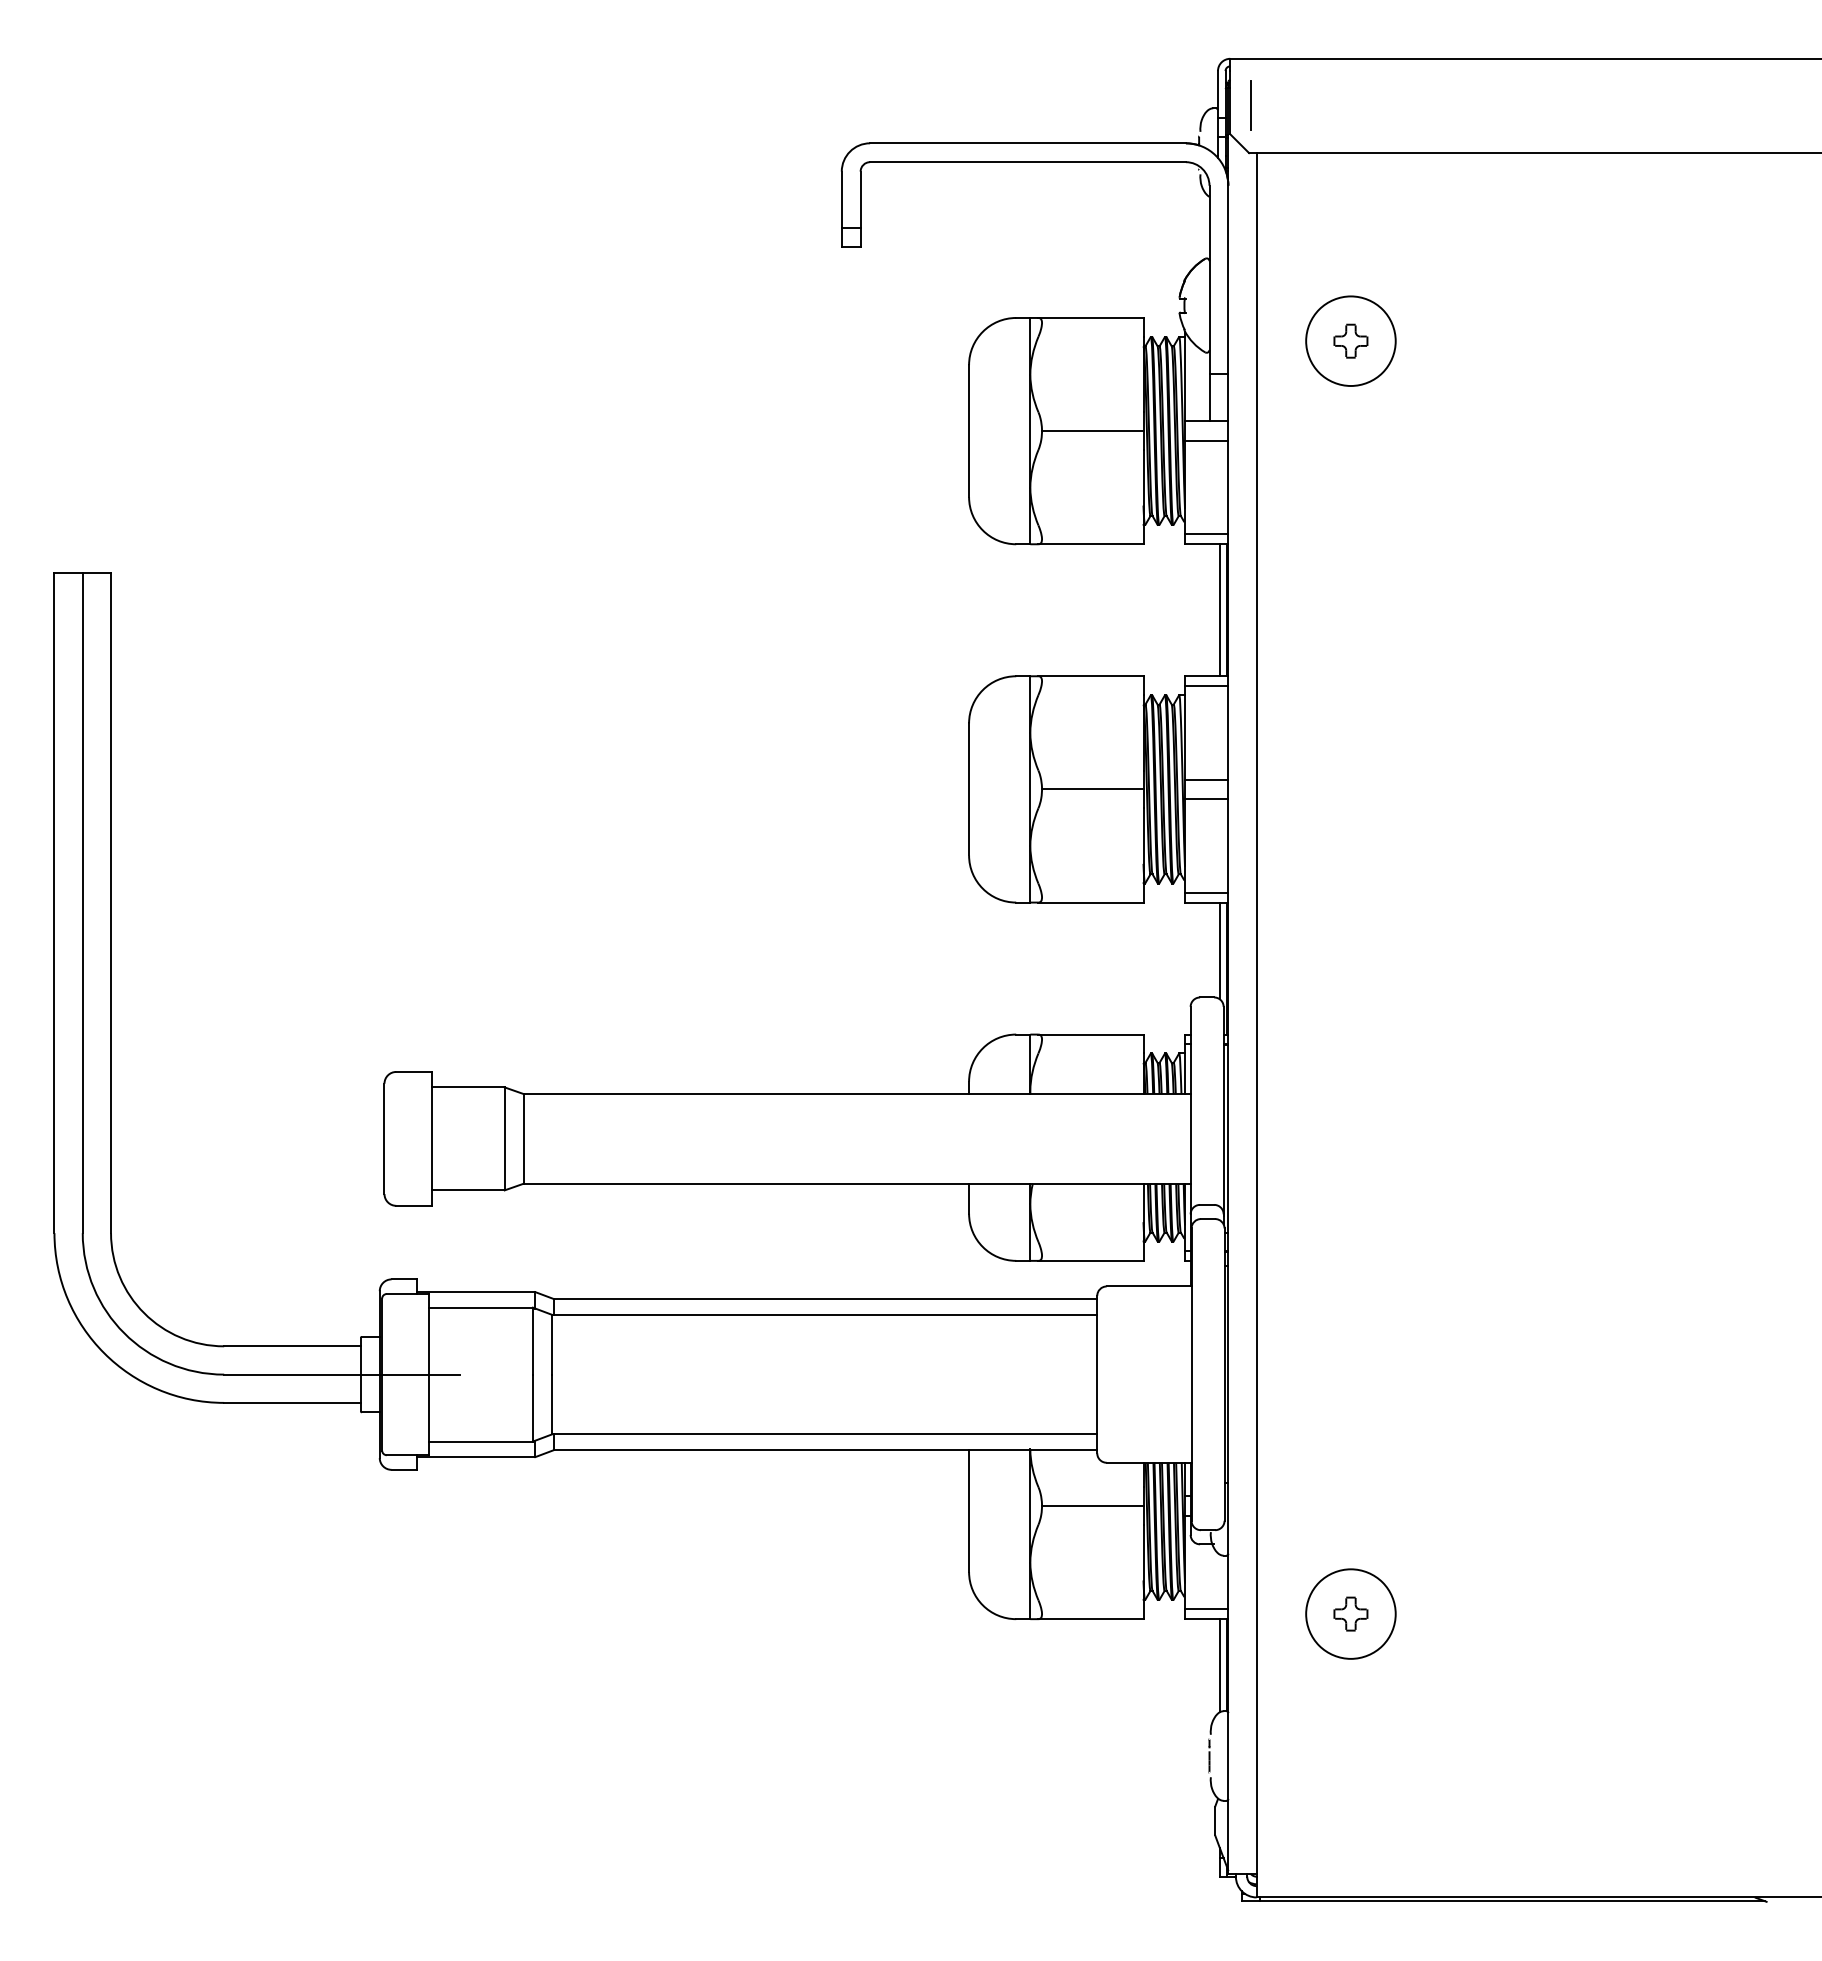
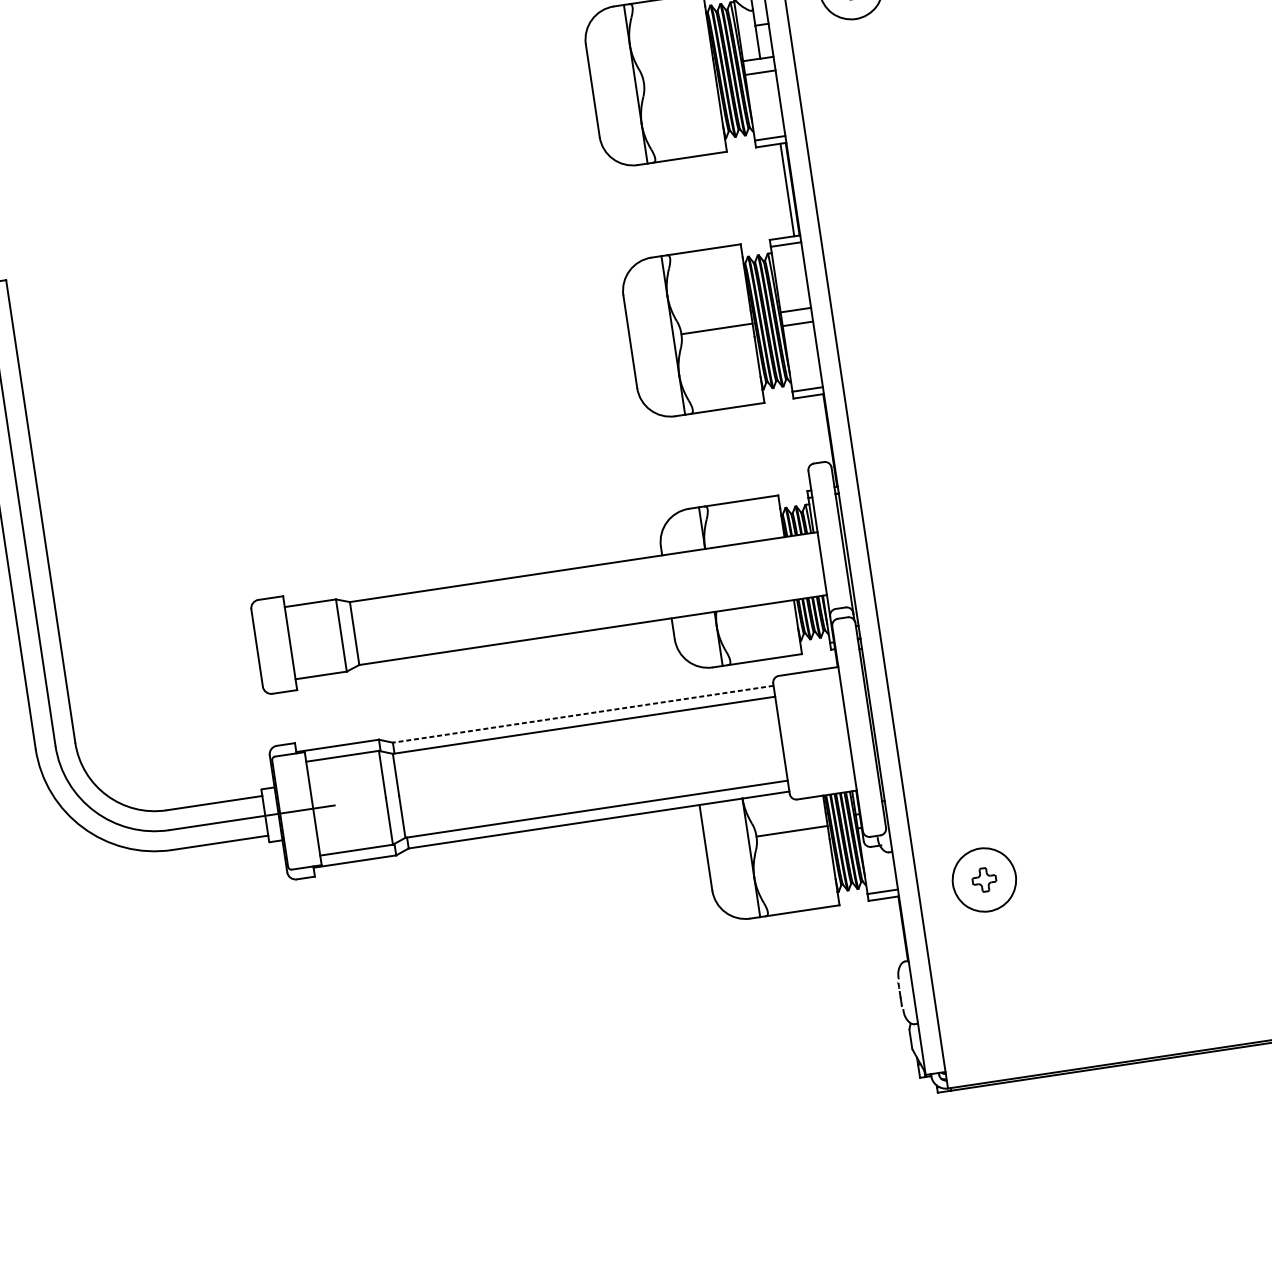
line: (1092, 431) -> (679, 78), removed
line: (1219, 950) -> (822, 428), removed
line: (825, 1299) -> (583, 714), solid -> dashed
line: (1219, 1665) -> (897, 929), removed

